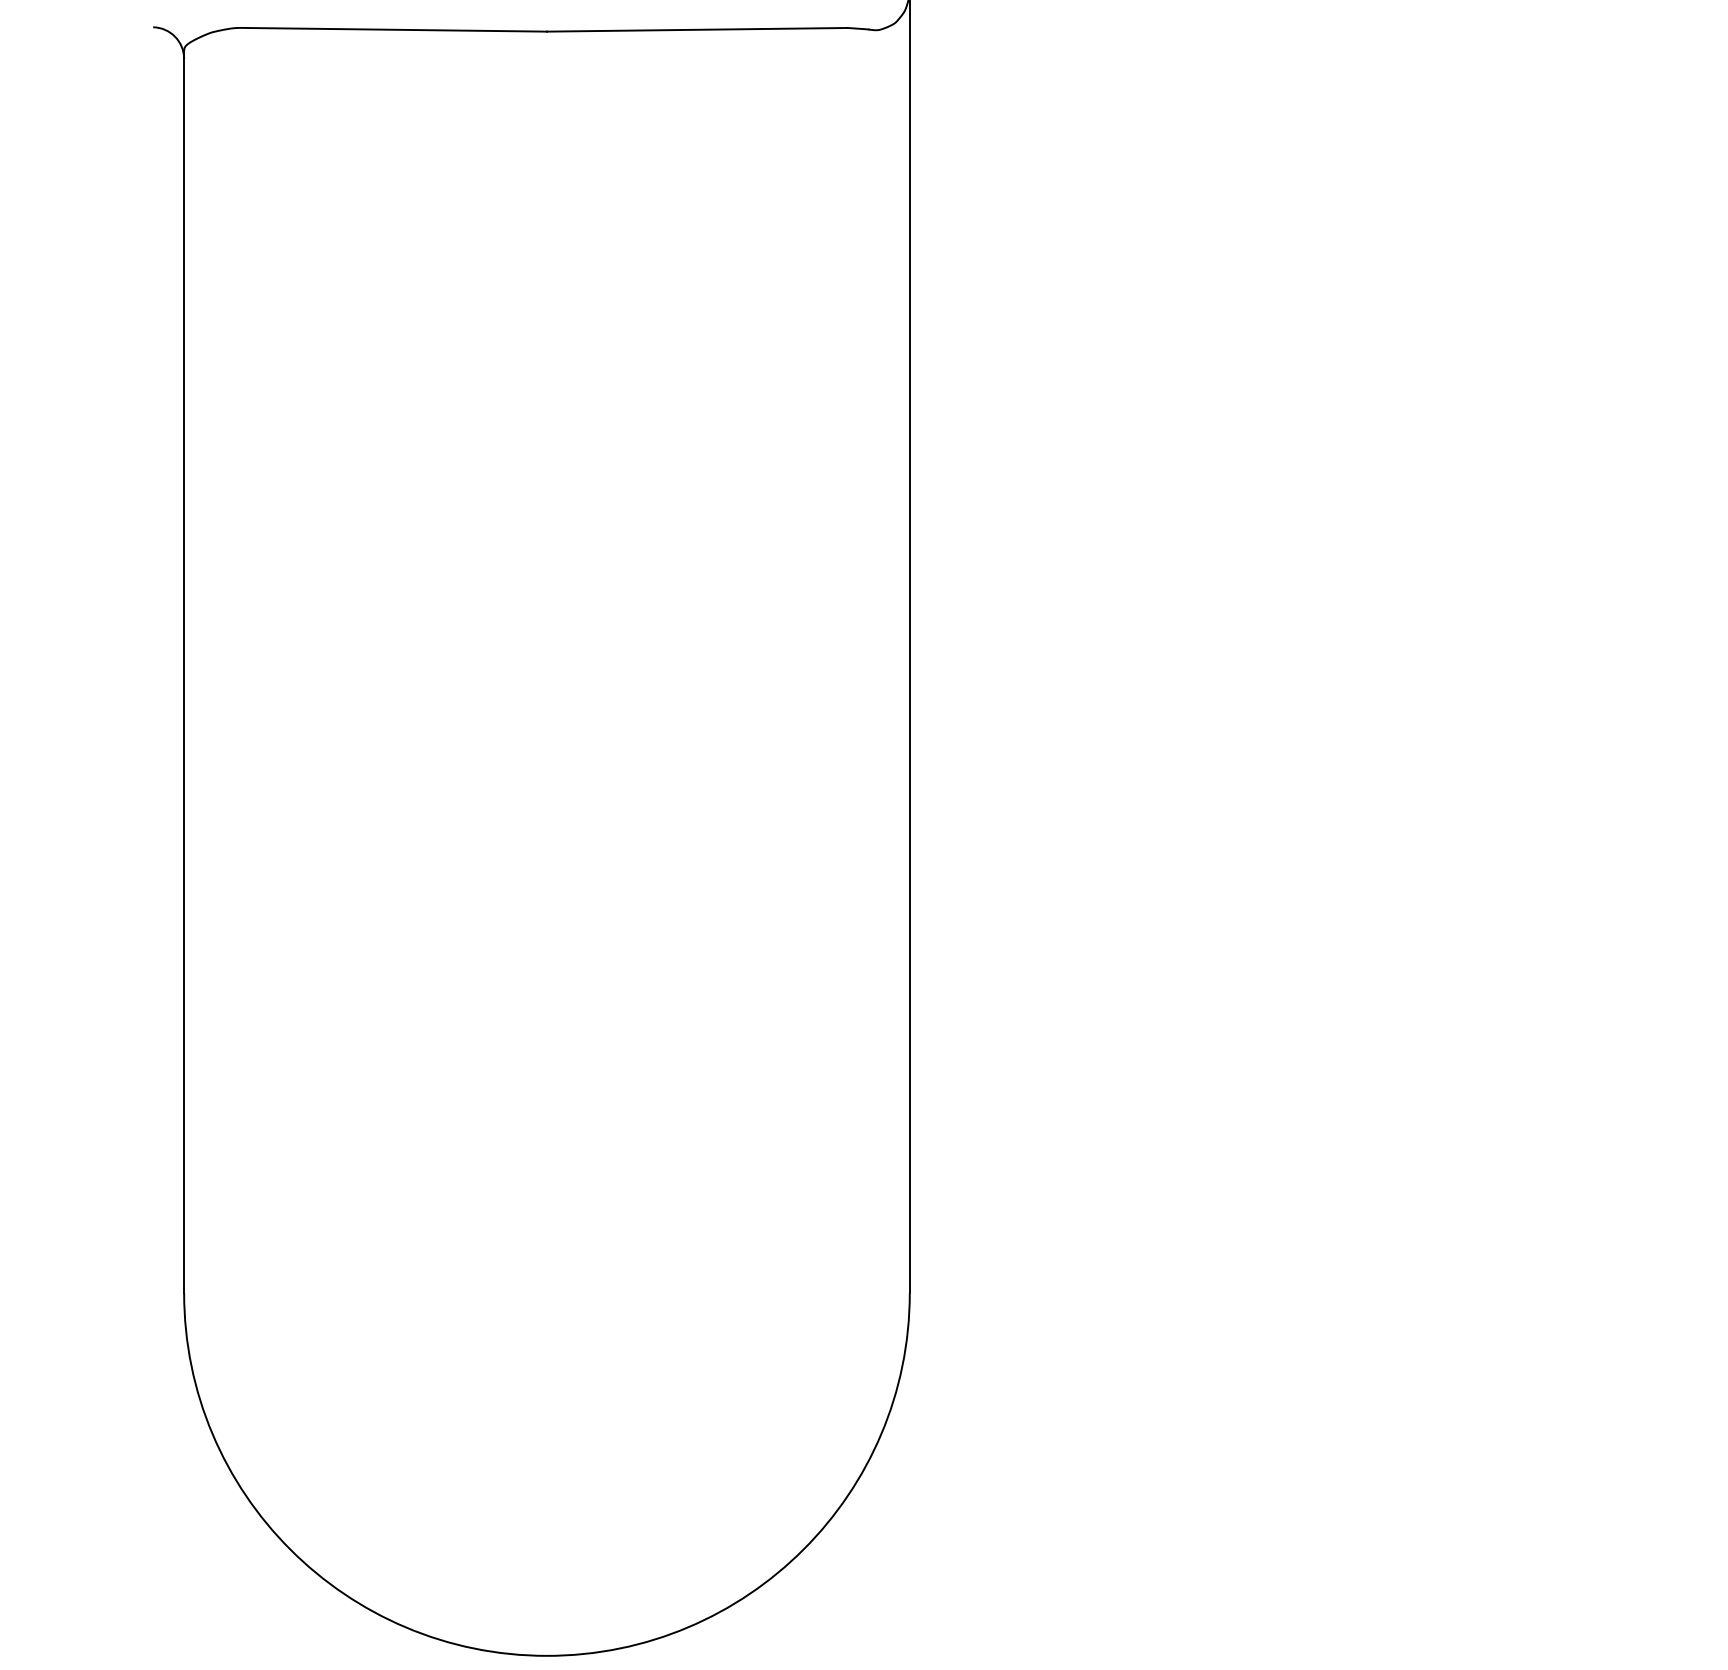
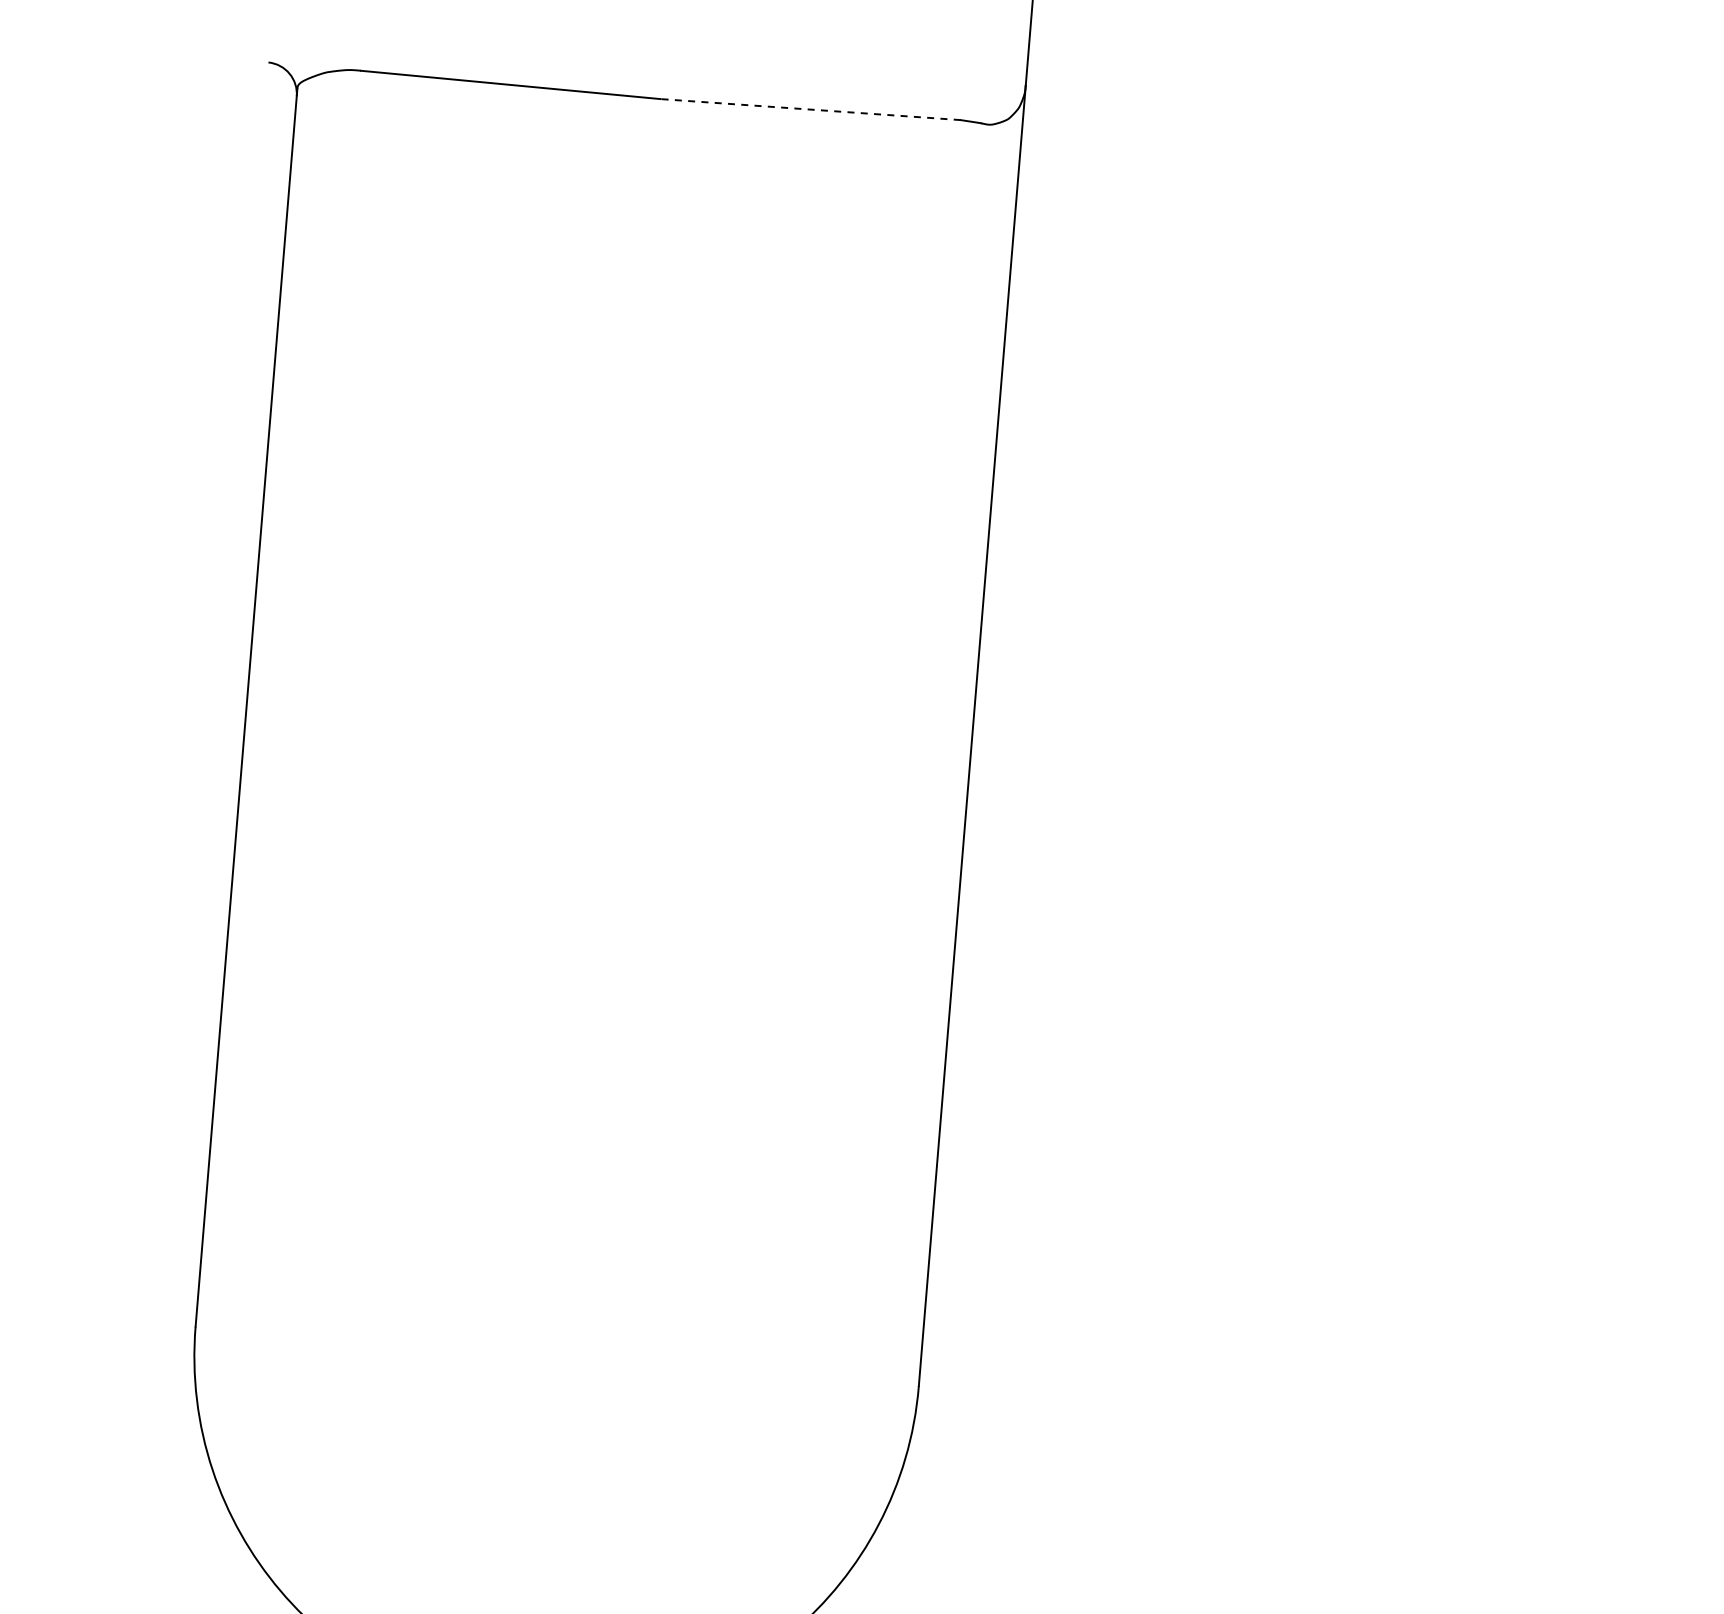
line: (696, 29) -> (809, 109), solid -> dashed

